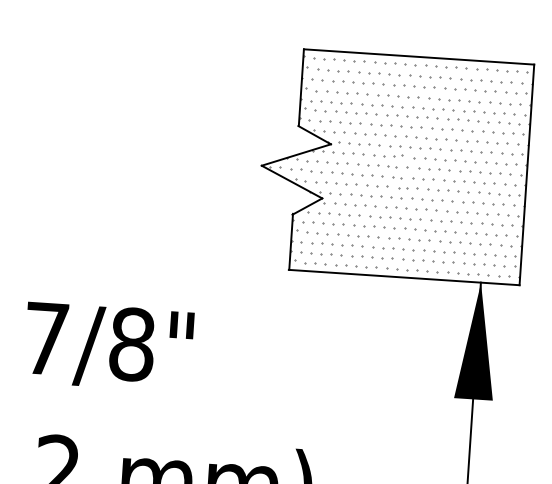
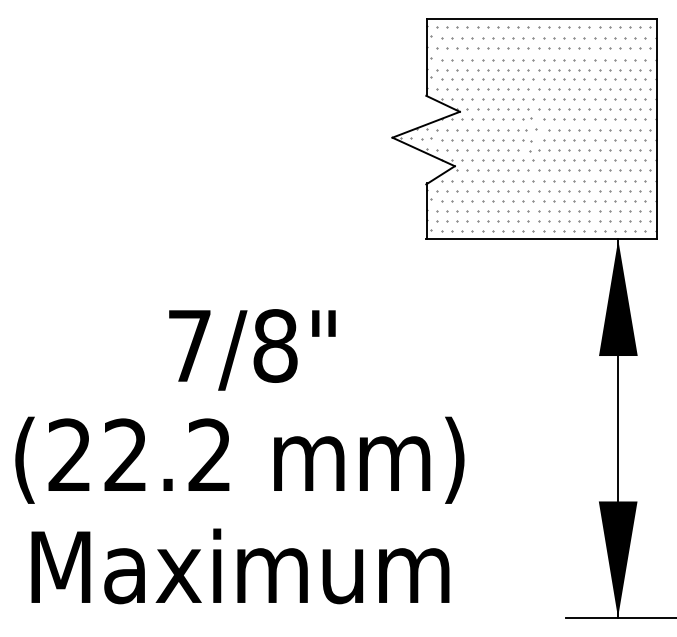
text: (108, 346) -> (252, 349), moved

